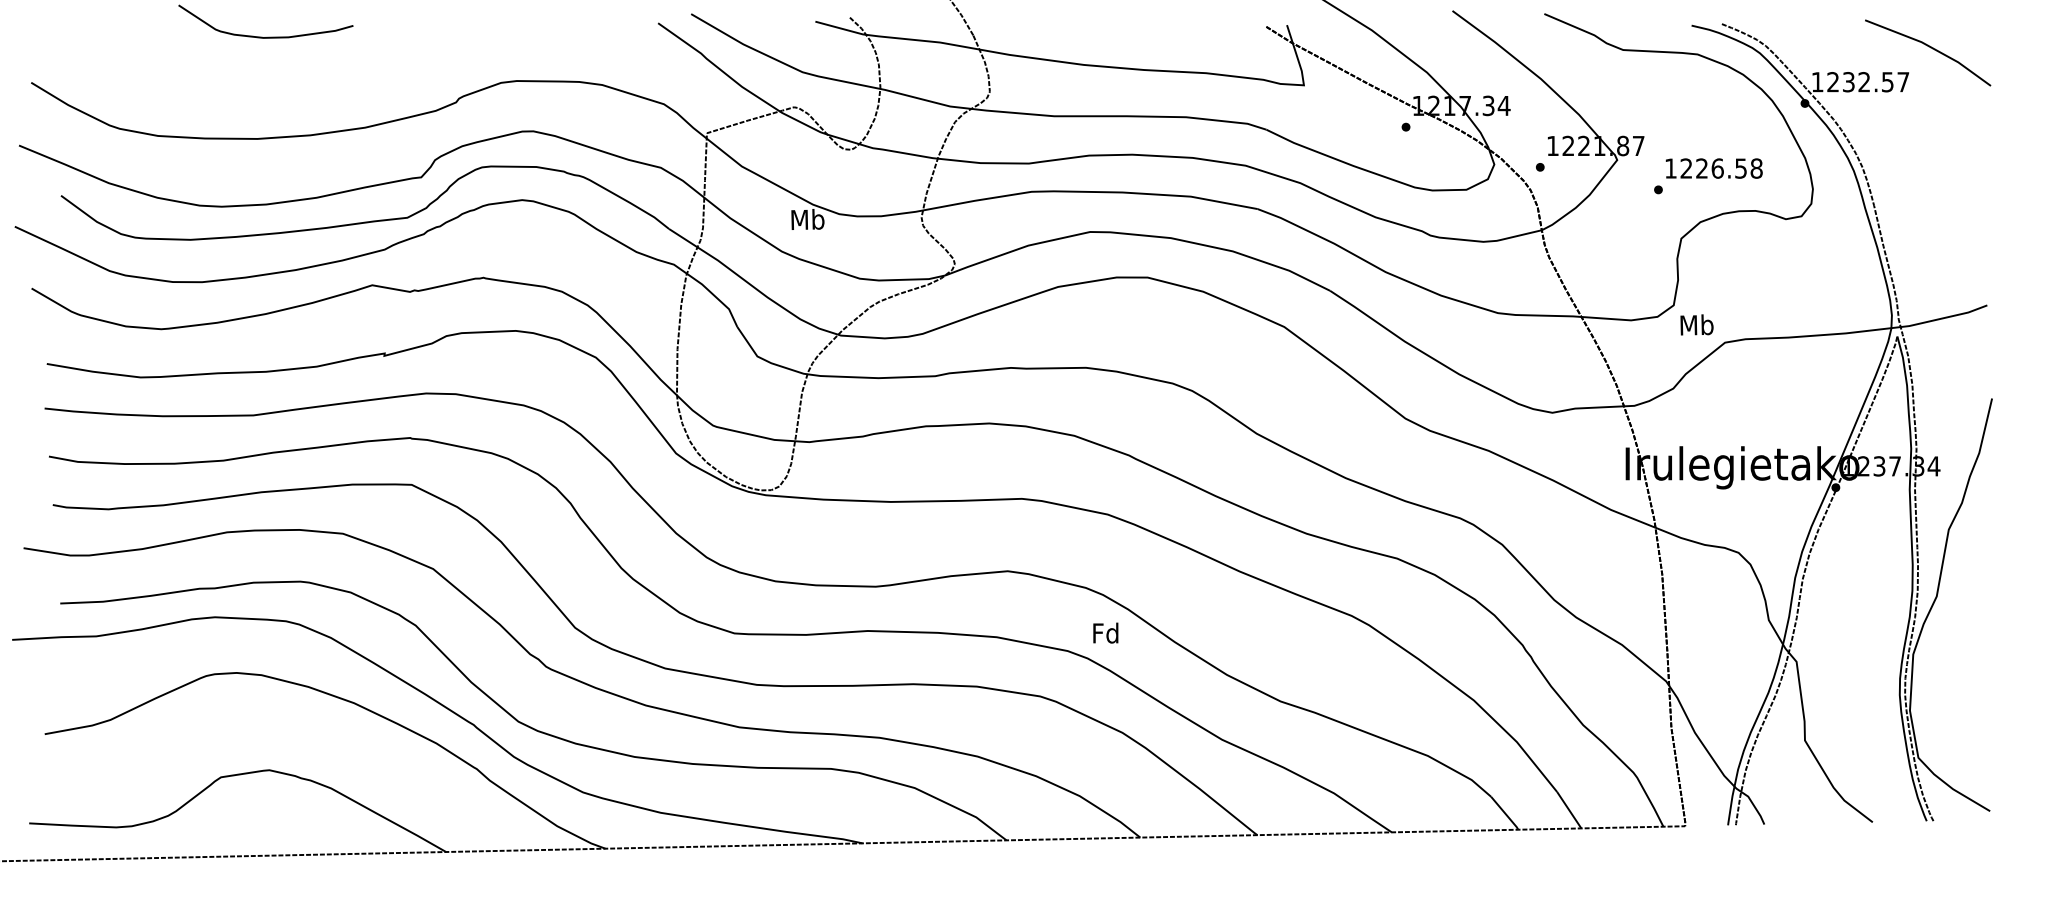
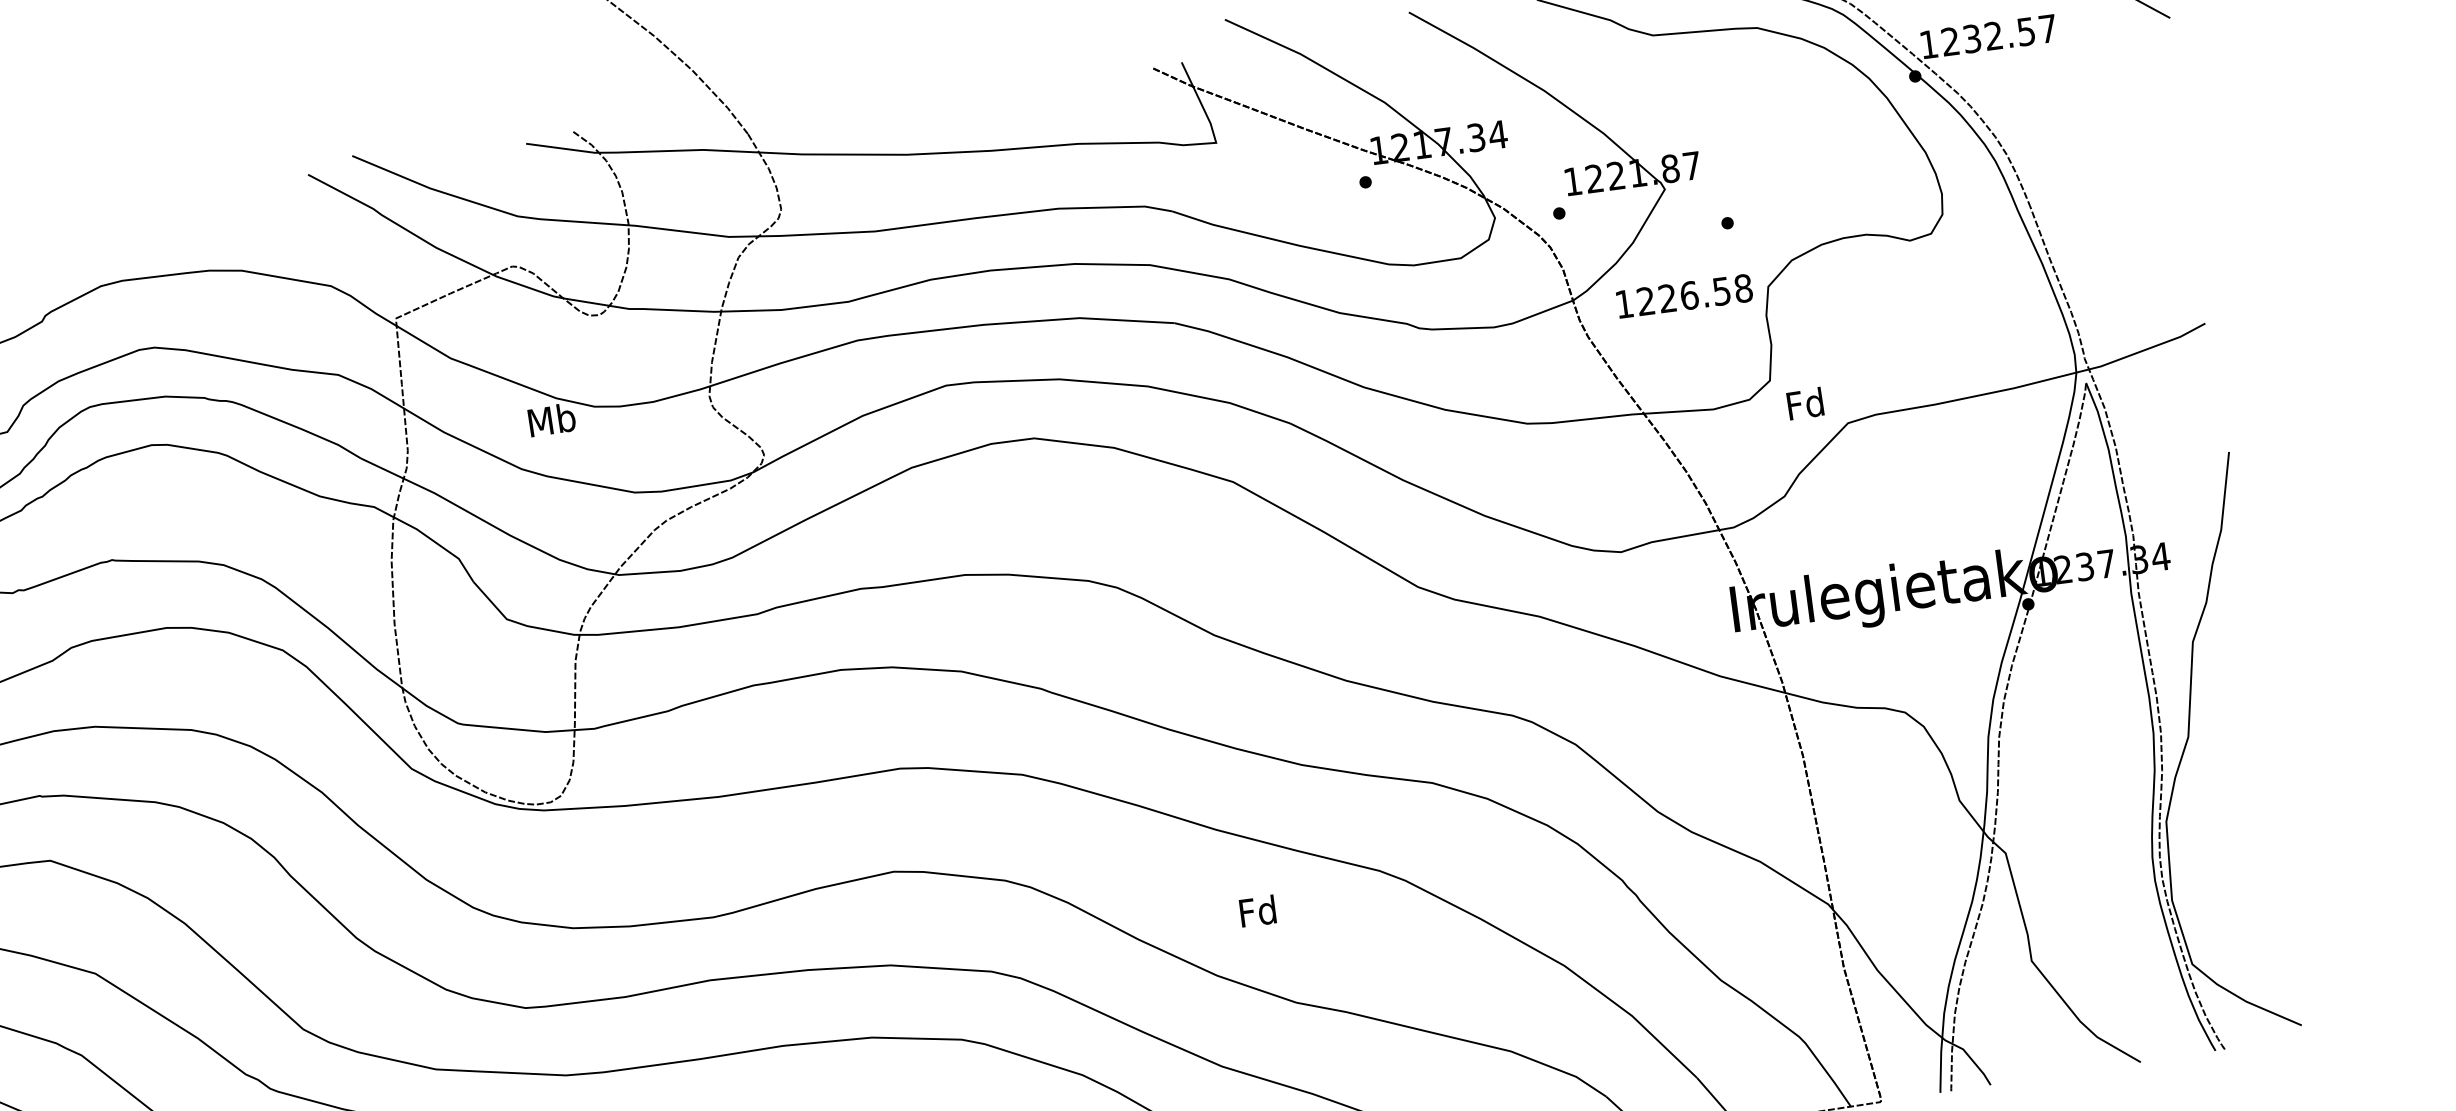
text: (1713, 168) -> (1683, 296), moved
text: (1696, 324) -> (1805, 403), Mb -> Fd
text: (1105, 632) -> (1257, 910), moved

